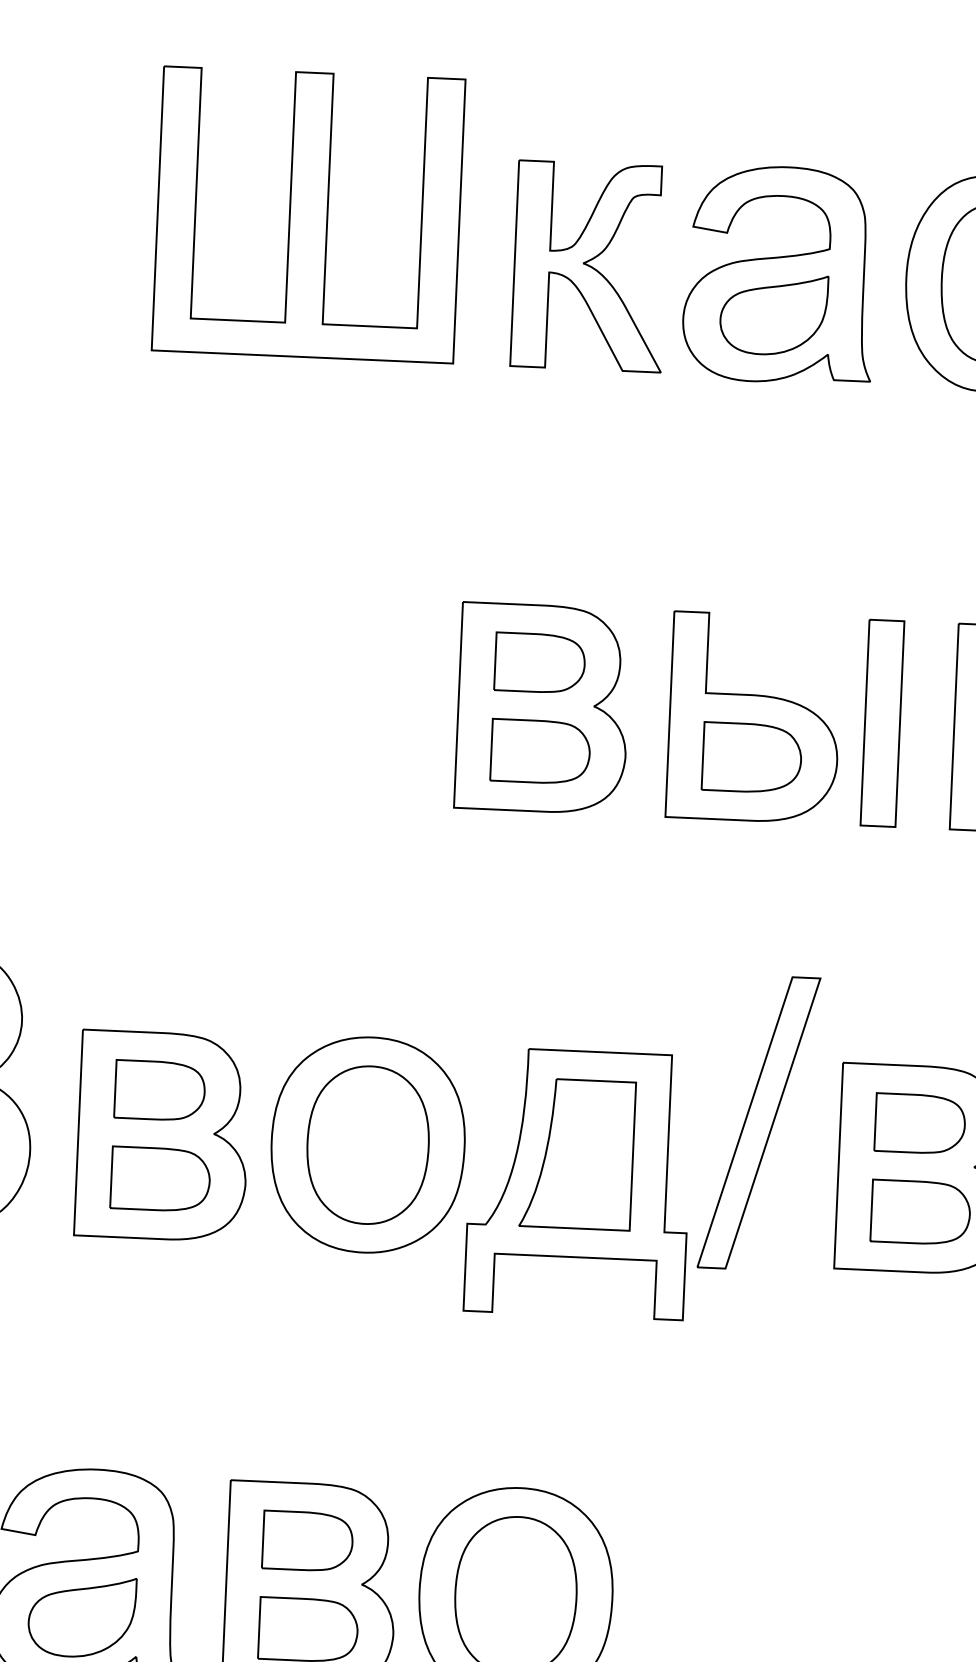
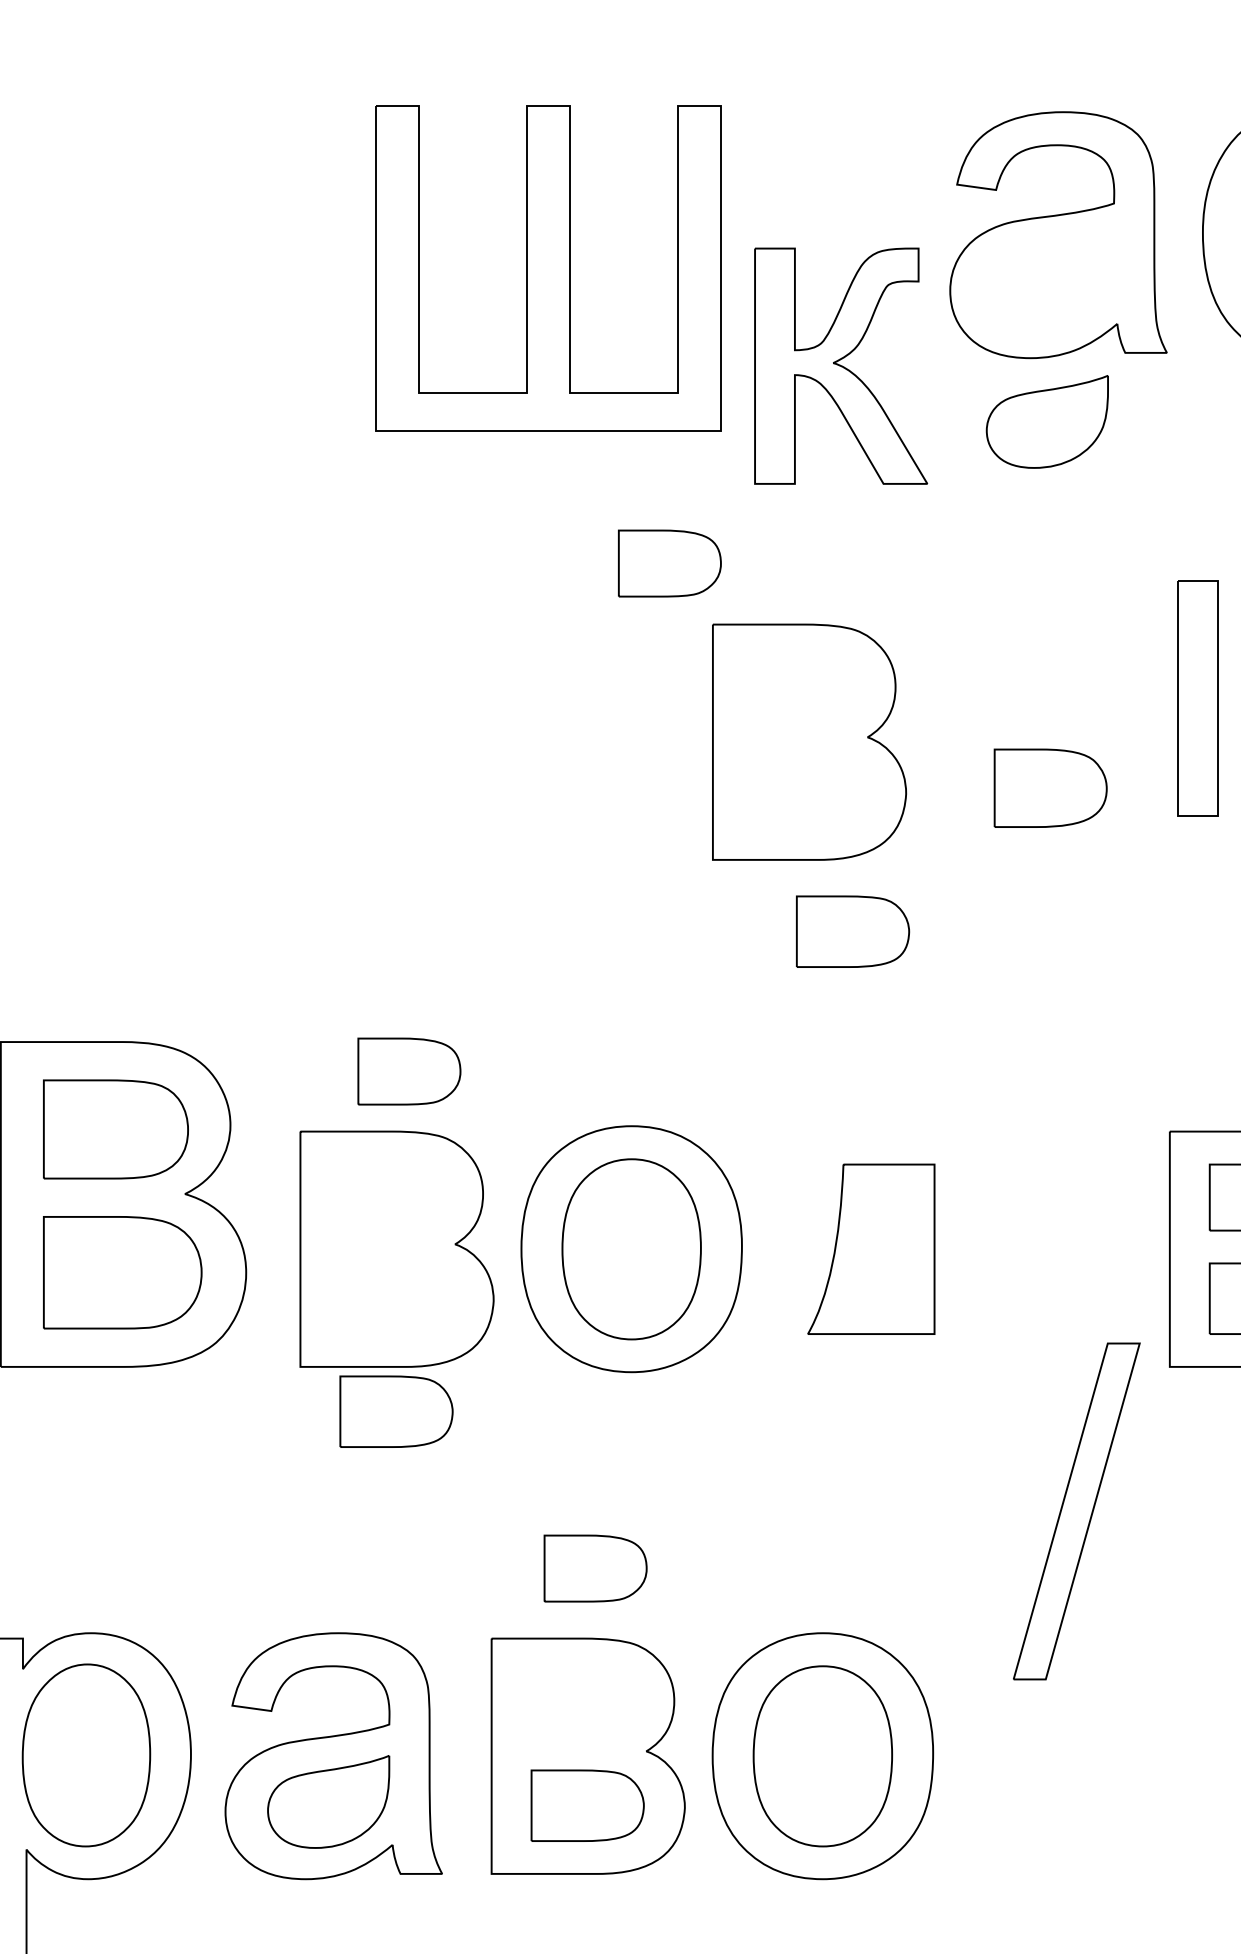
part: (308, 214) -> (548, 268), moved
part: (590, 265) -> (841, 365), moved
part: (773, 314) -> (1046, 421), moved
part: (539, 663) -> (669, 563), moved
part: (753, 717) -> (1050, 741), removed
part: (882, 723) -> (1197, 698), moved
part: (541, 751) -> (853, 931), moved
part: (160, 1090) -> (409, 1071), moved
part: (758, 1122) -> (1076, 1511), moved
part: (160, 1179) -> (396, 1411), moved
part: (579, 1183) -> (874, 1282), removed
part: (307, 1541) -> (595, 1568), moved

